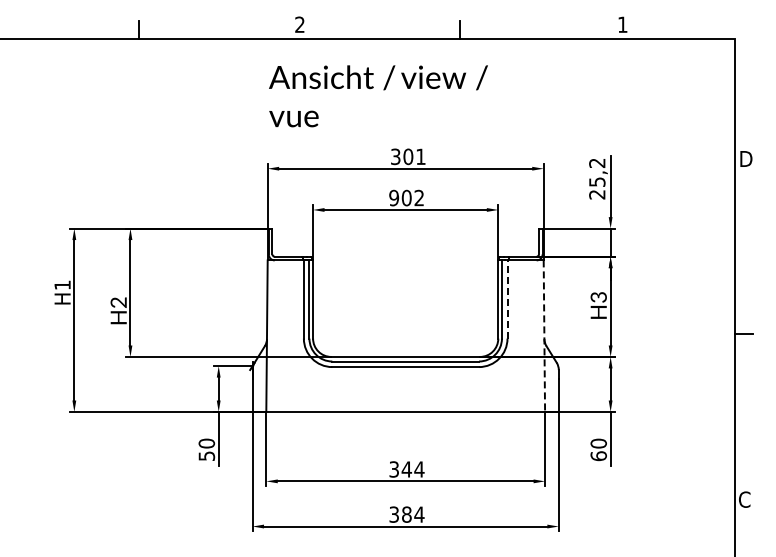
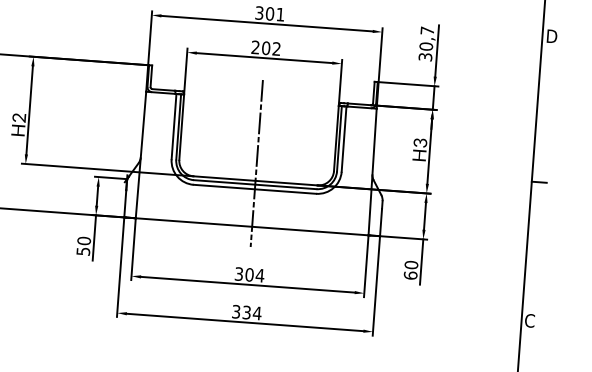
text: (597, 178) -> (426, 43), 25,2 -> 30,7
text: (394, 198) -> (255, 47), 902 -> 202
line: (507, 299) -> (344, 139), dashed -> solid
line: (405, 336) -> (256, 163), added
line: (544, 336) -> (372, 172), dashed -> solid
text: (406, 469) -> (249, 274), 344 -> 304
text: (406, 514) -> (246, 312), 384 -> 334

